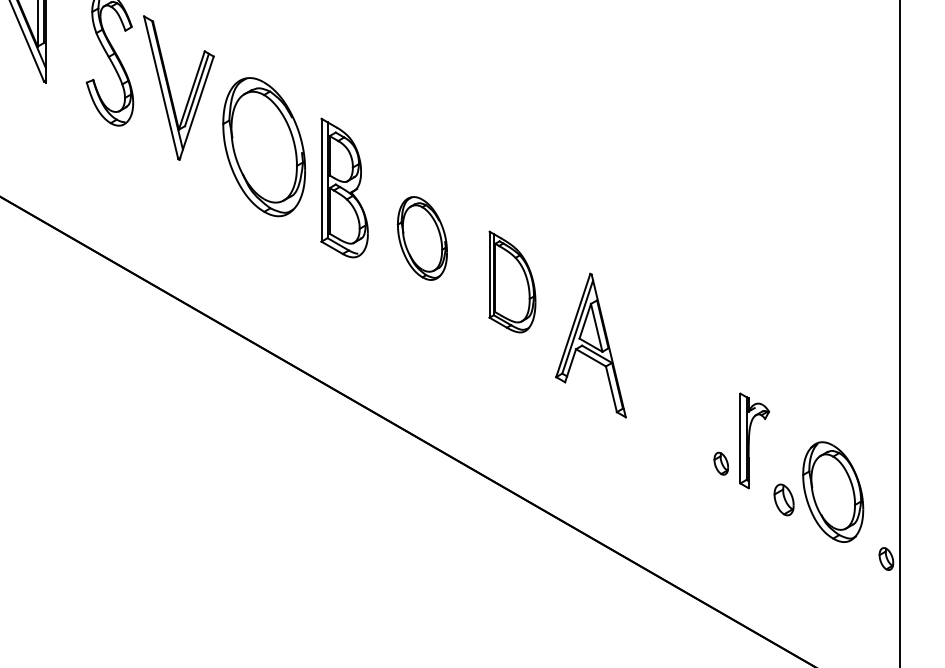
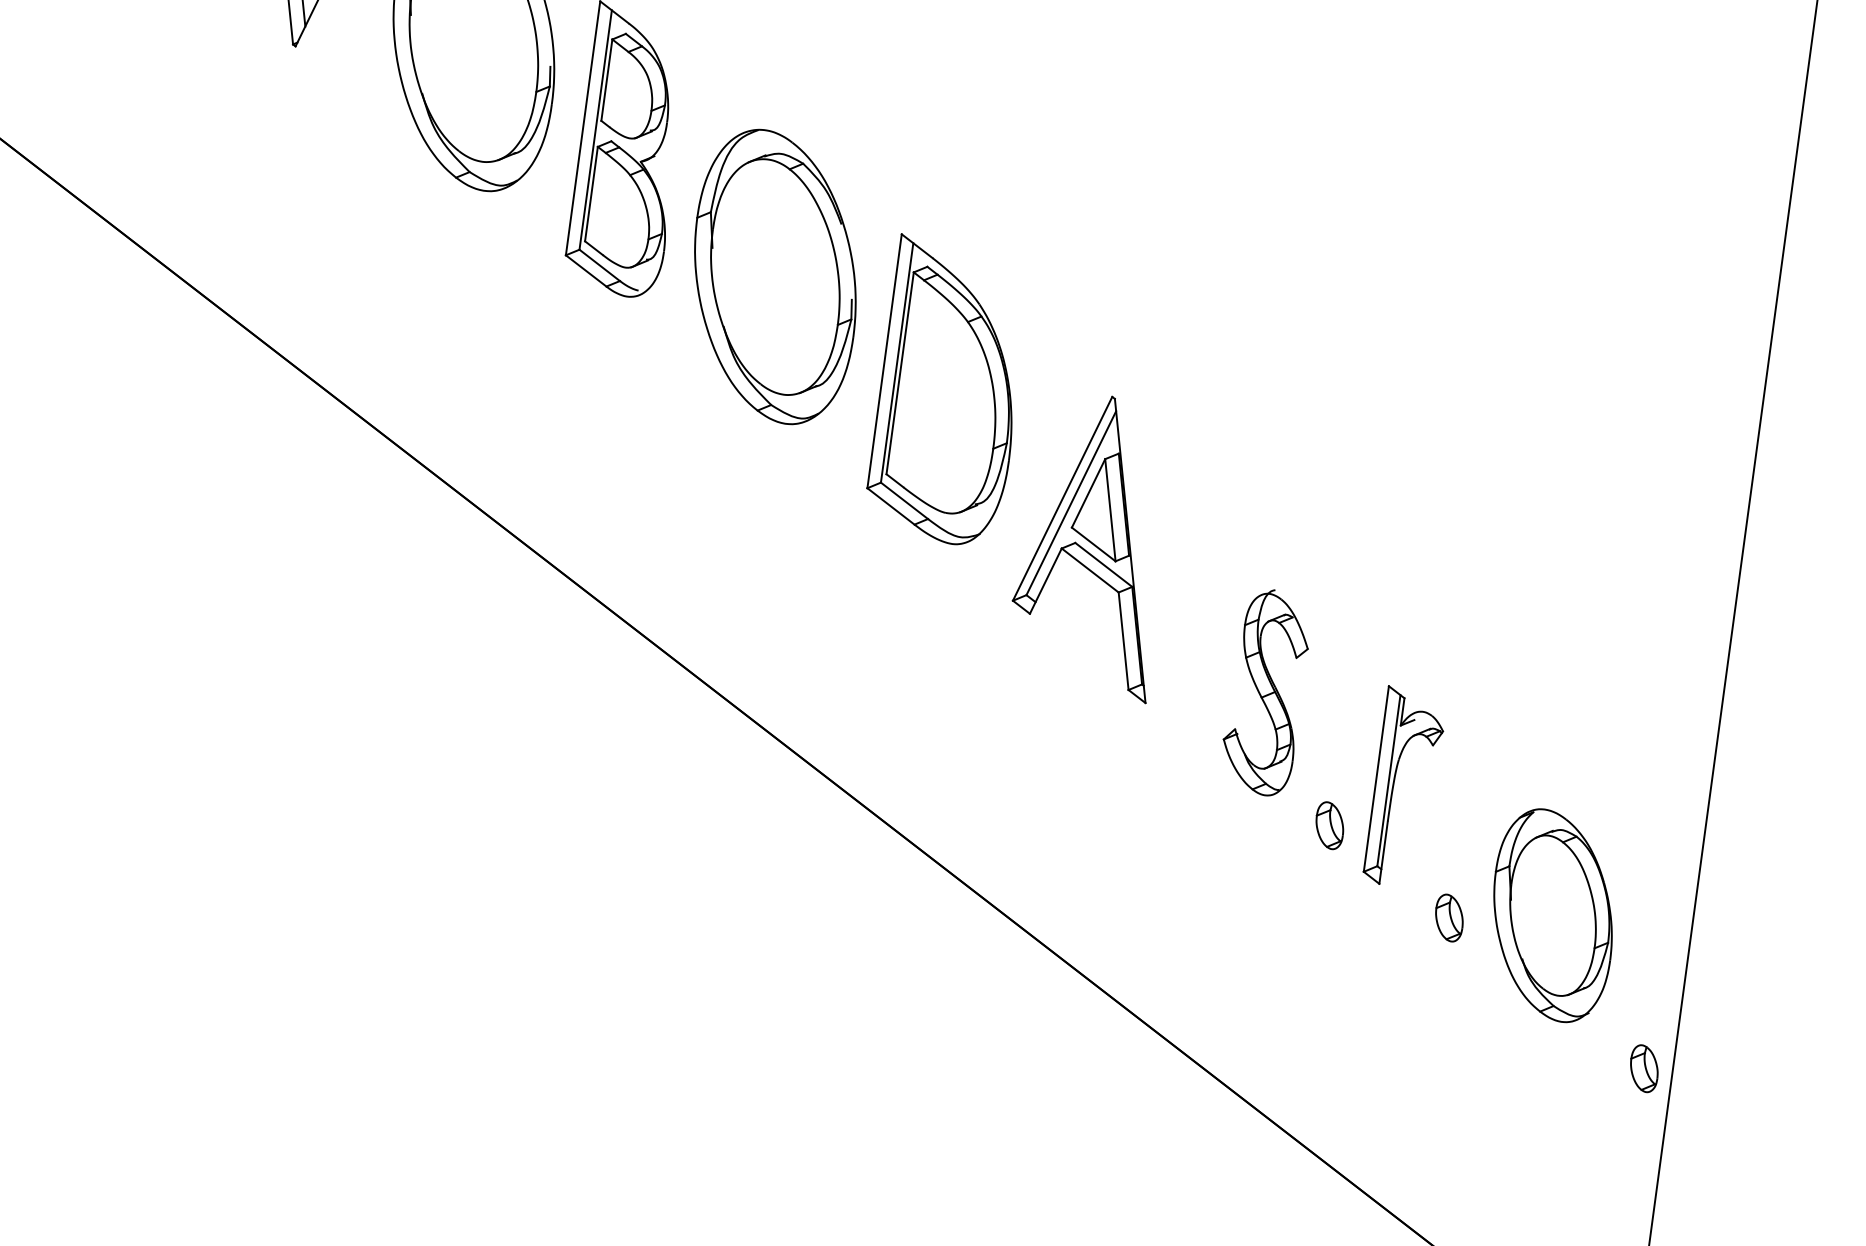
part: (422, 238) -> (775, 276), size x1.67
part: (512, 281) -> (949, 390), size x1.43
part: (682, 404) -> (1266, 692), added
part: (783, 499) -> (1448, 916), size x0.71

